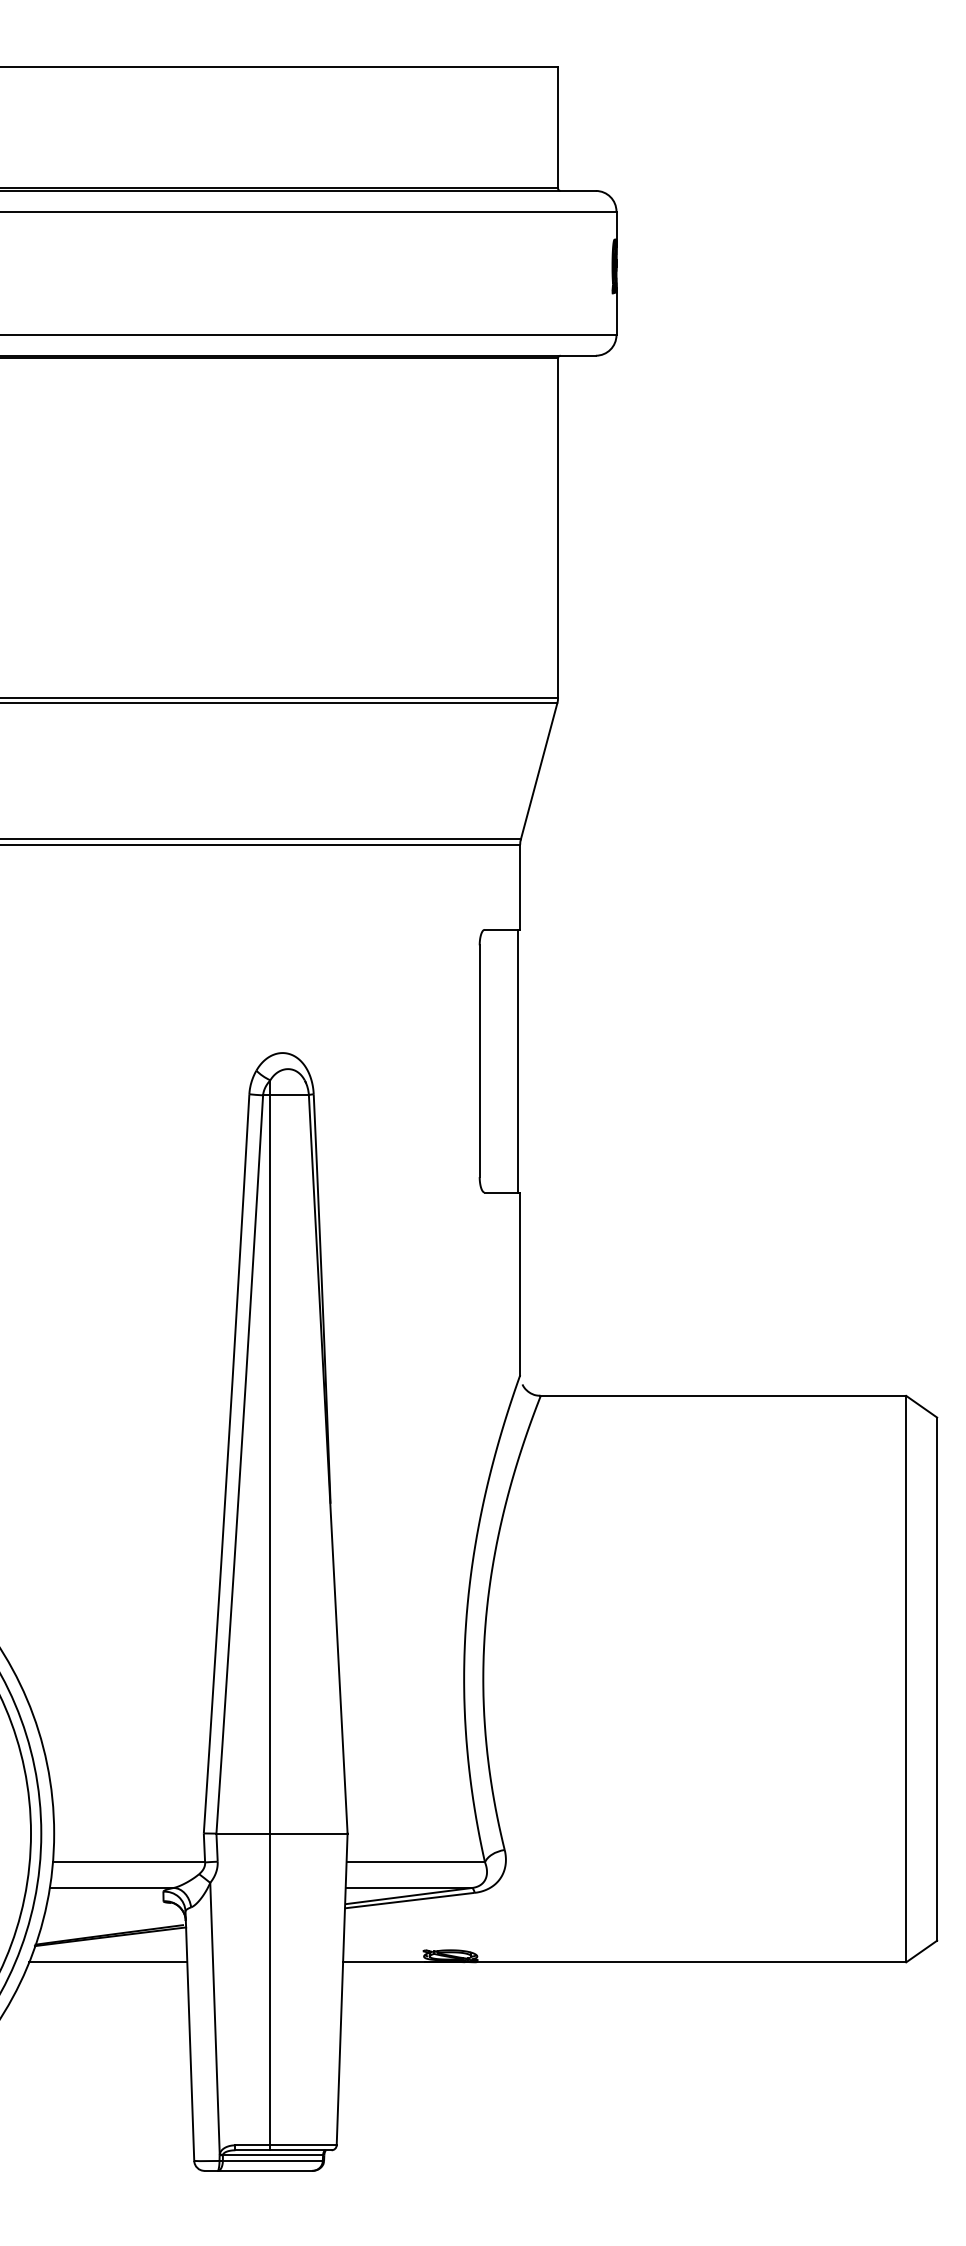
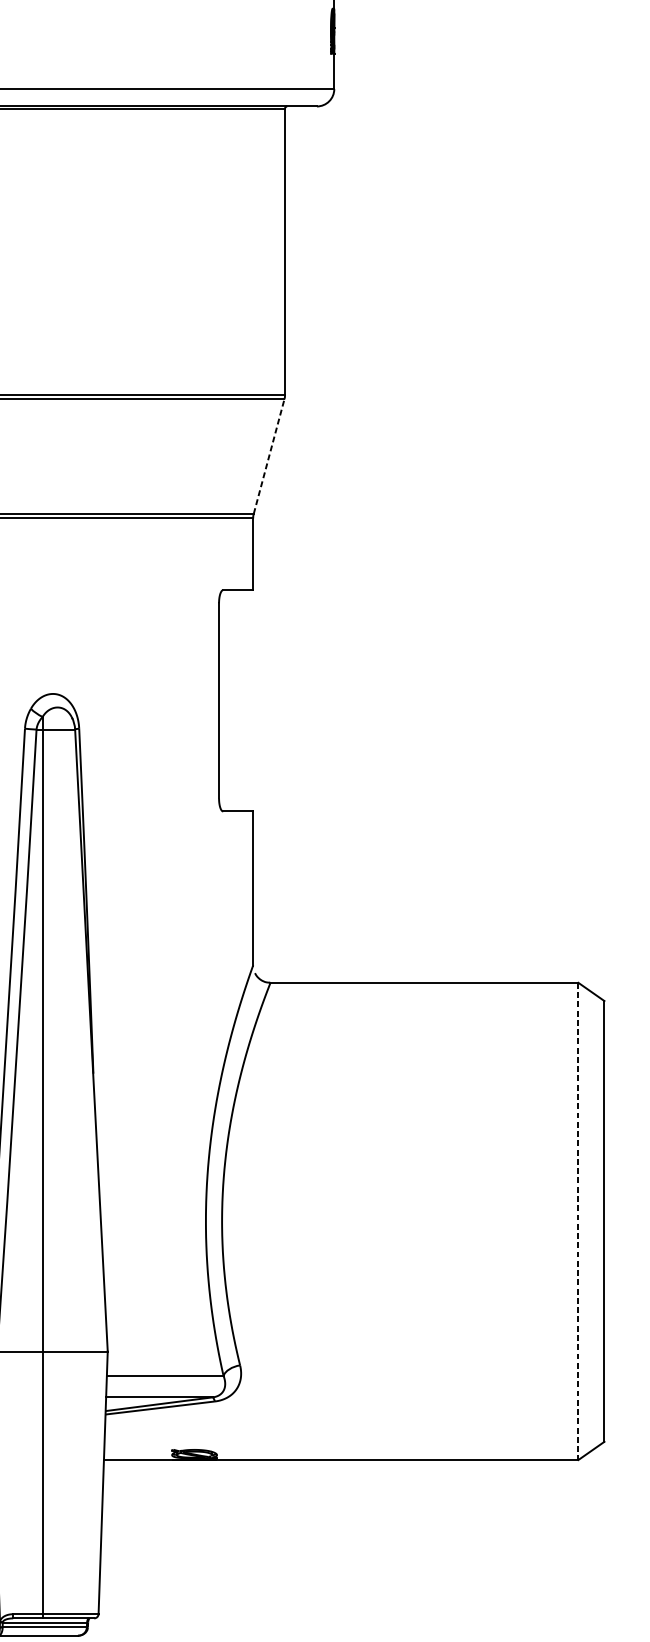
line: (539, 770) -> (269, 455), solid -> dashed
line: (517, 1060) -> (250, 700), removed
line: (906, 1679) -> (578, 1221), solid -> dashed

